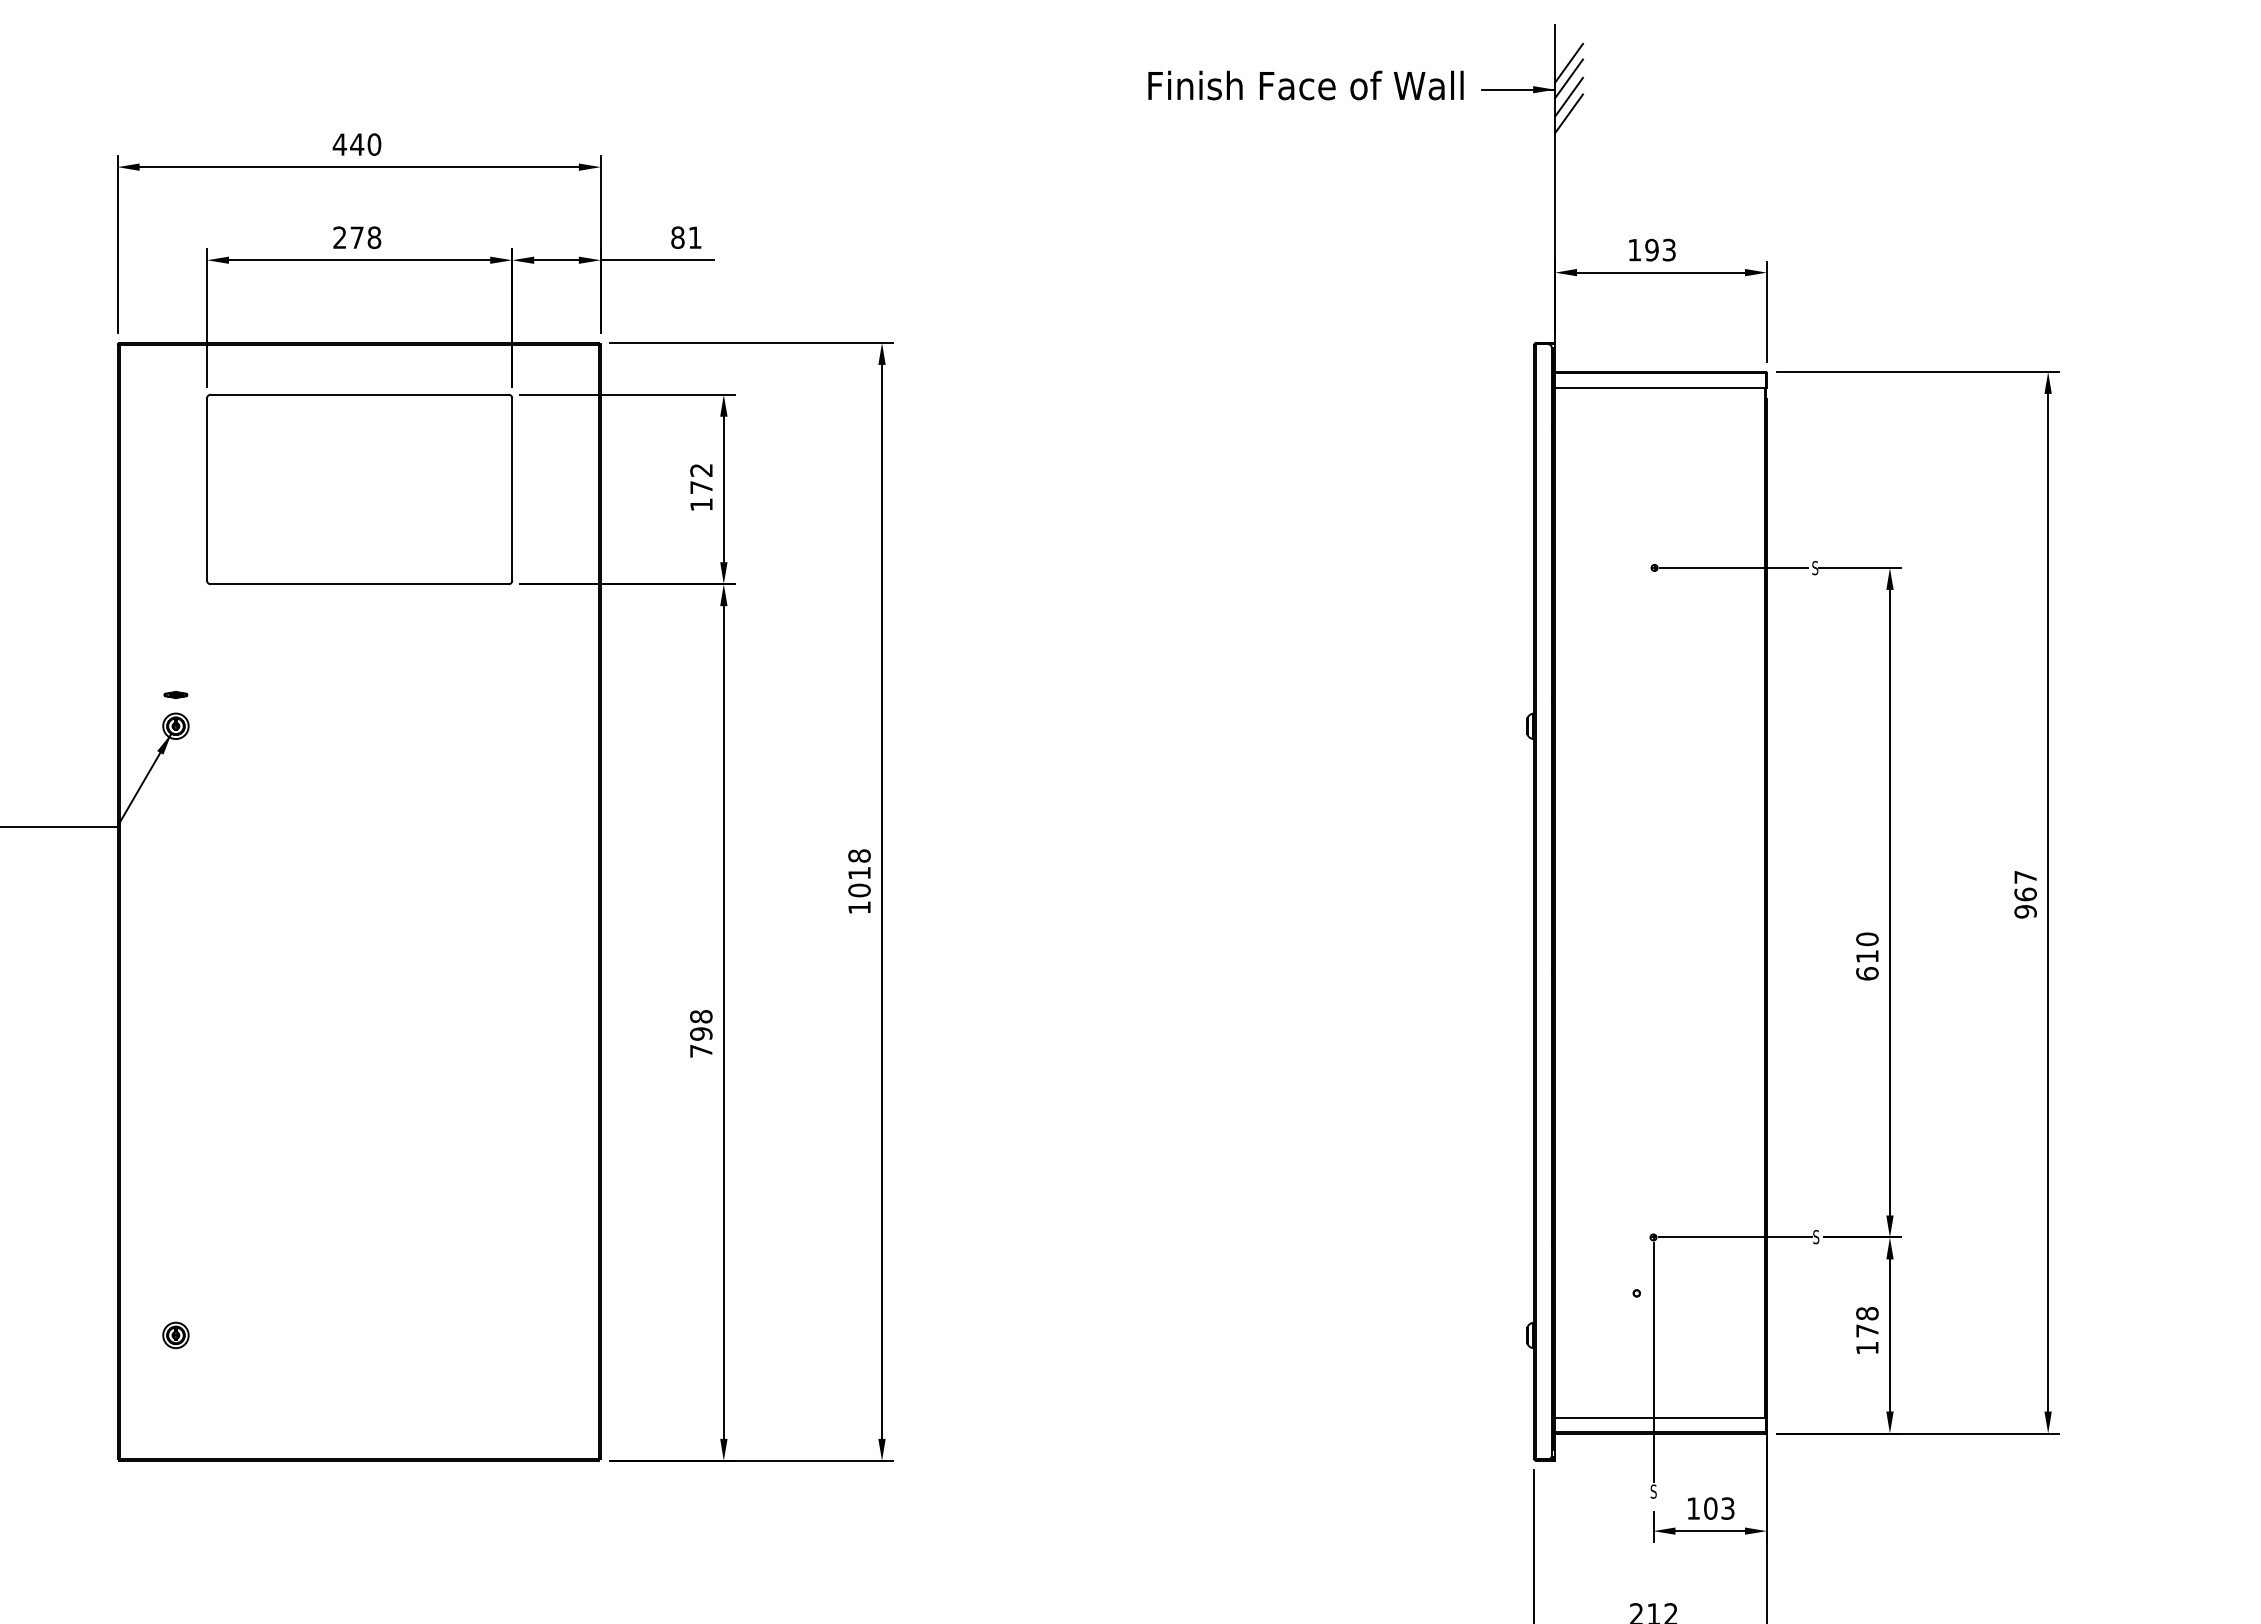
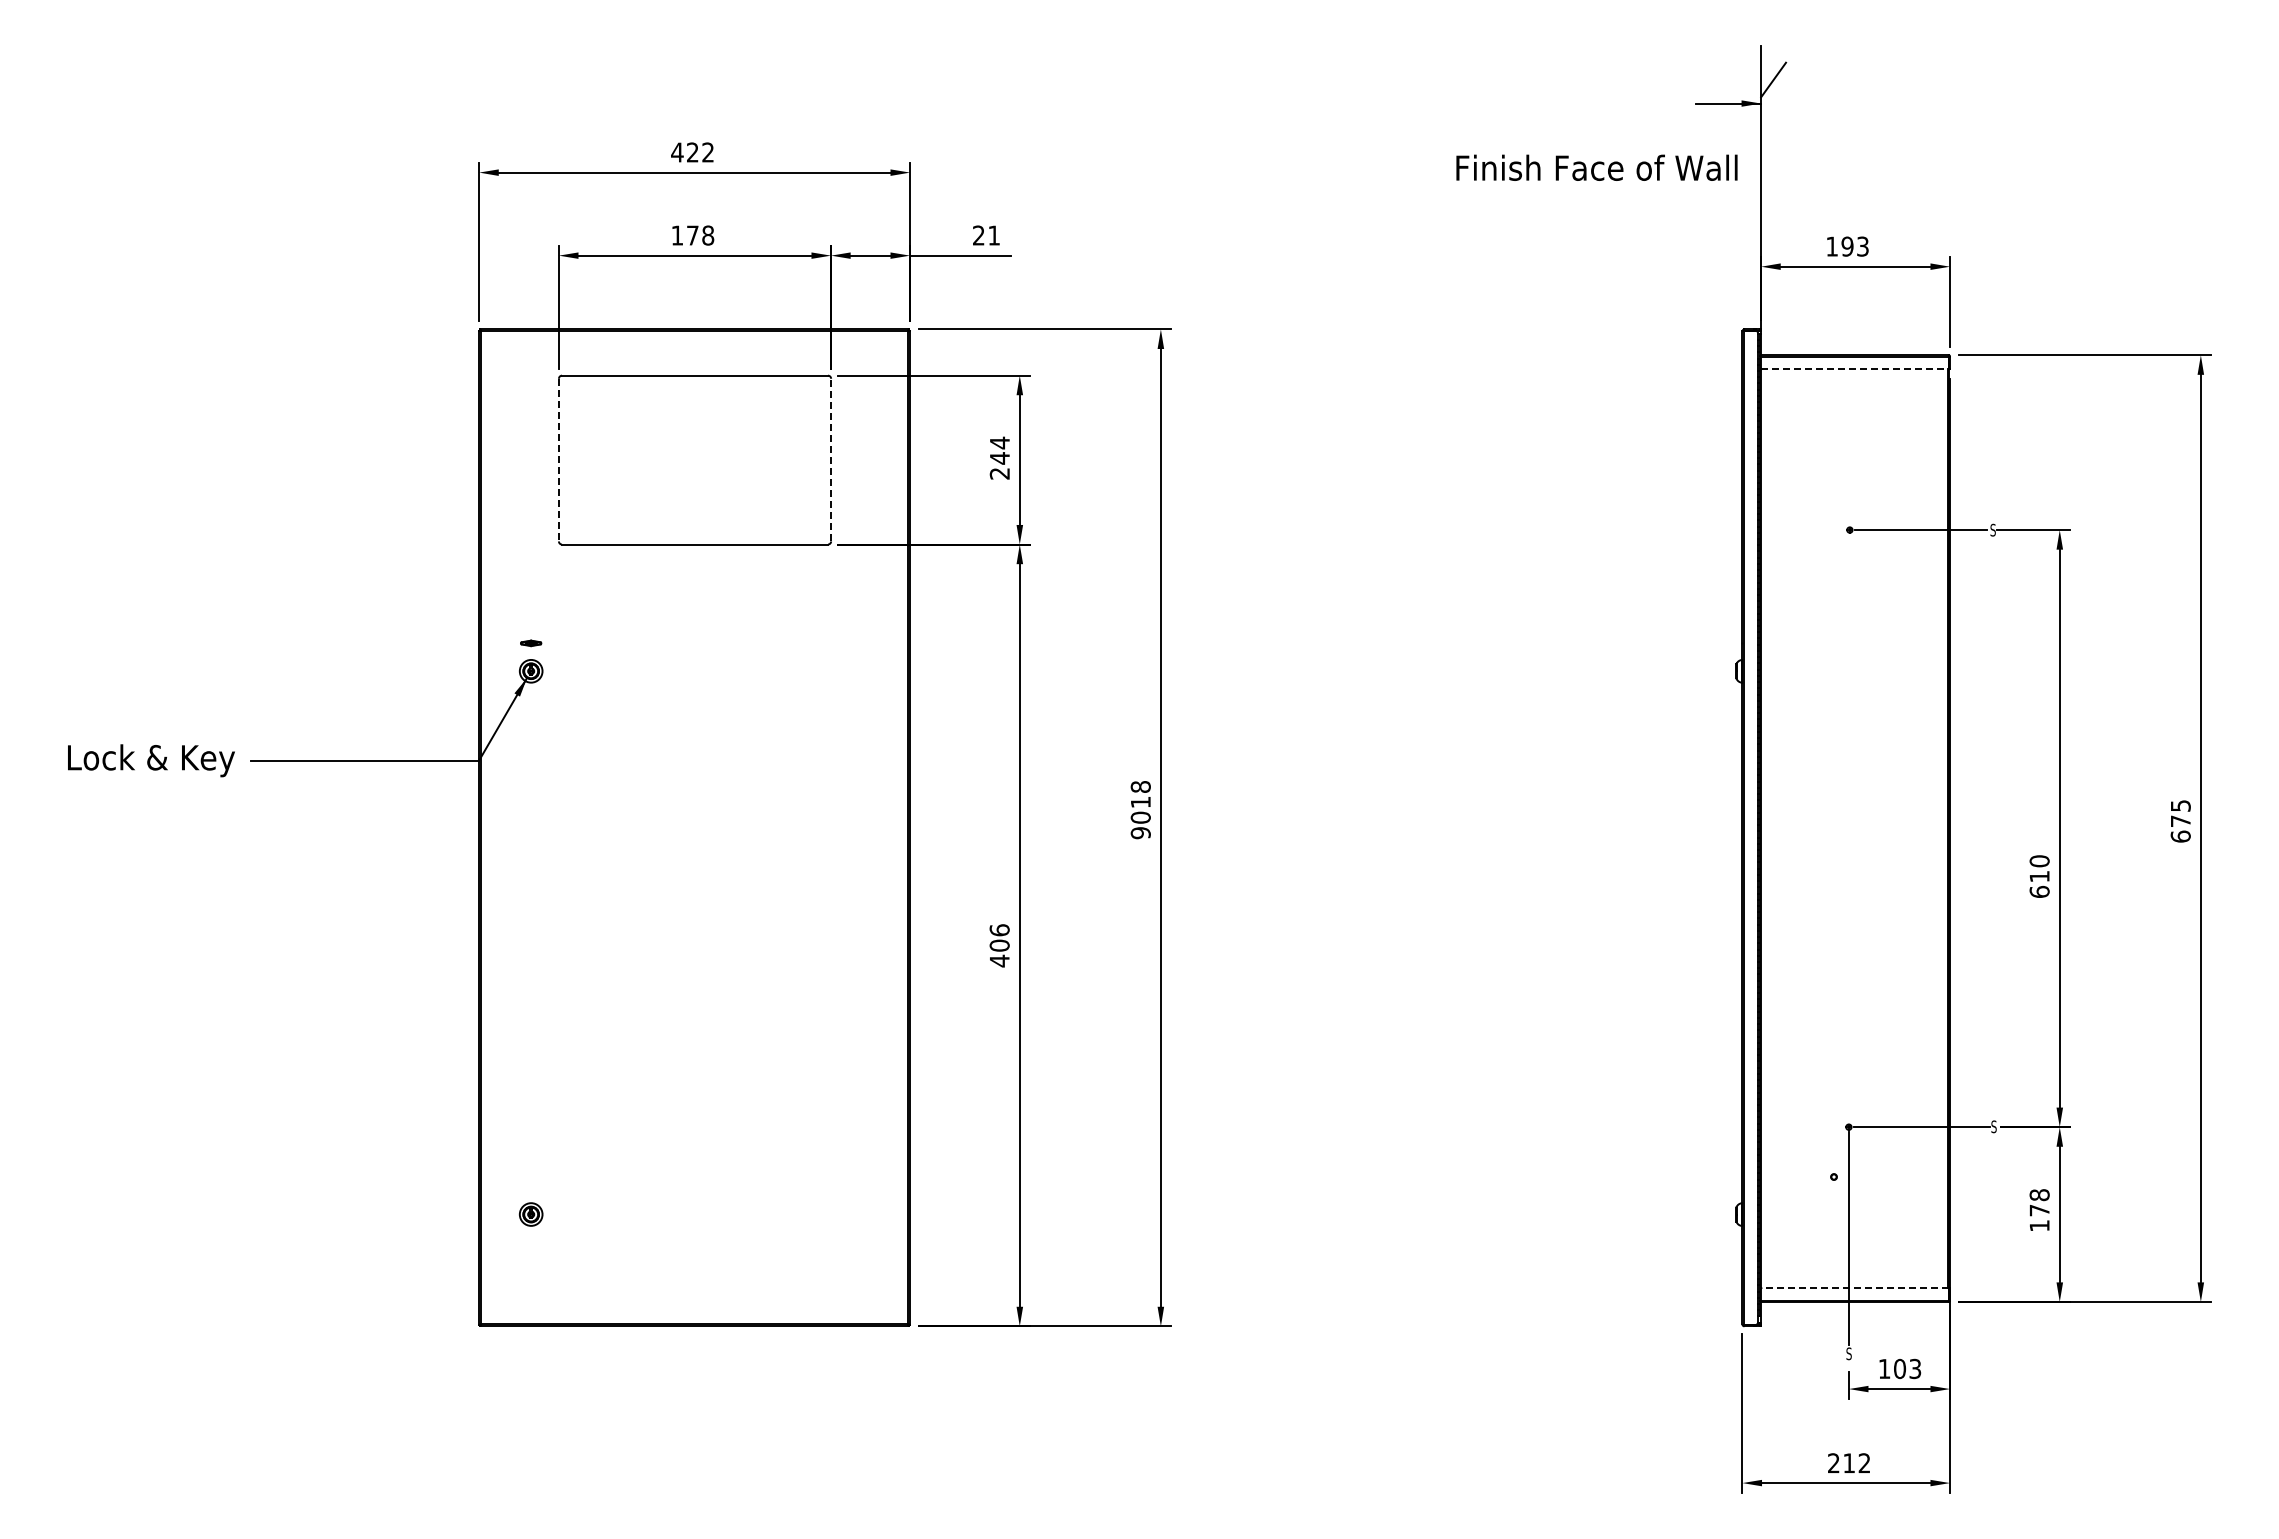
line: (1568, 78) -> (1773, 93), removed
text: (1305, 85) -> (1596, 167), moved
line: (1568, 97) -> (1773, 110), removed
line: (1568, 113) -> (1773, 124), removed
text: (365, 144) -> (700, 152), 440 -> 422
text: (338, 237) -> (676, 235), 278 -> 178
text: (677, 237) -> (978, 235), 81 -> 21
line: (1660, 387) -> (1855, 369), solid -> dashed
text: (701, 486) -> (999, 457), 172 -> 244
line: (512, 488) -> (831, 459), solid -> dashed
line: (206, 489) -> (558, 460), solid -> dashed
text: (2025, 894) -> (2180, 821), 967 -> 675
text: (859, 908) -> (1140, 833), 1018 -> 9018
text: (701, 1033) -> (999, 945), 798 -> 406
line: (1660, 1418) -> (1855, 1288), solid -> dashed

